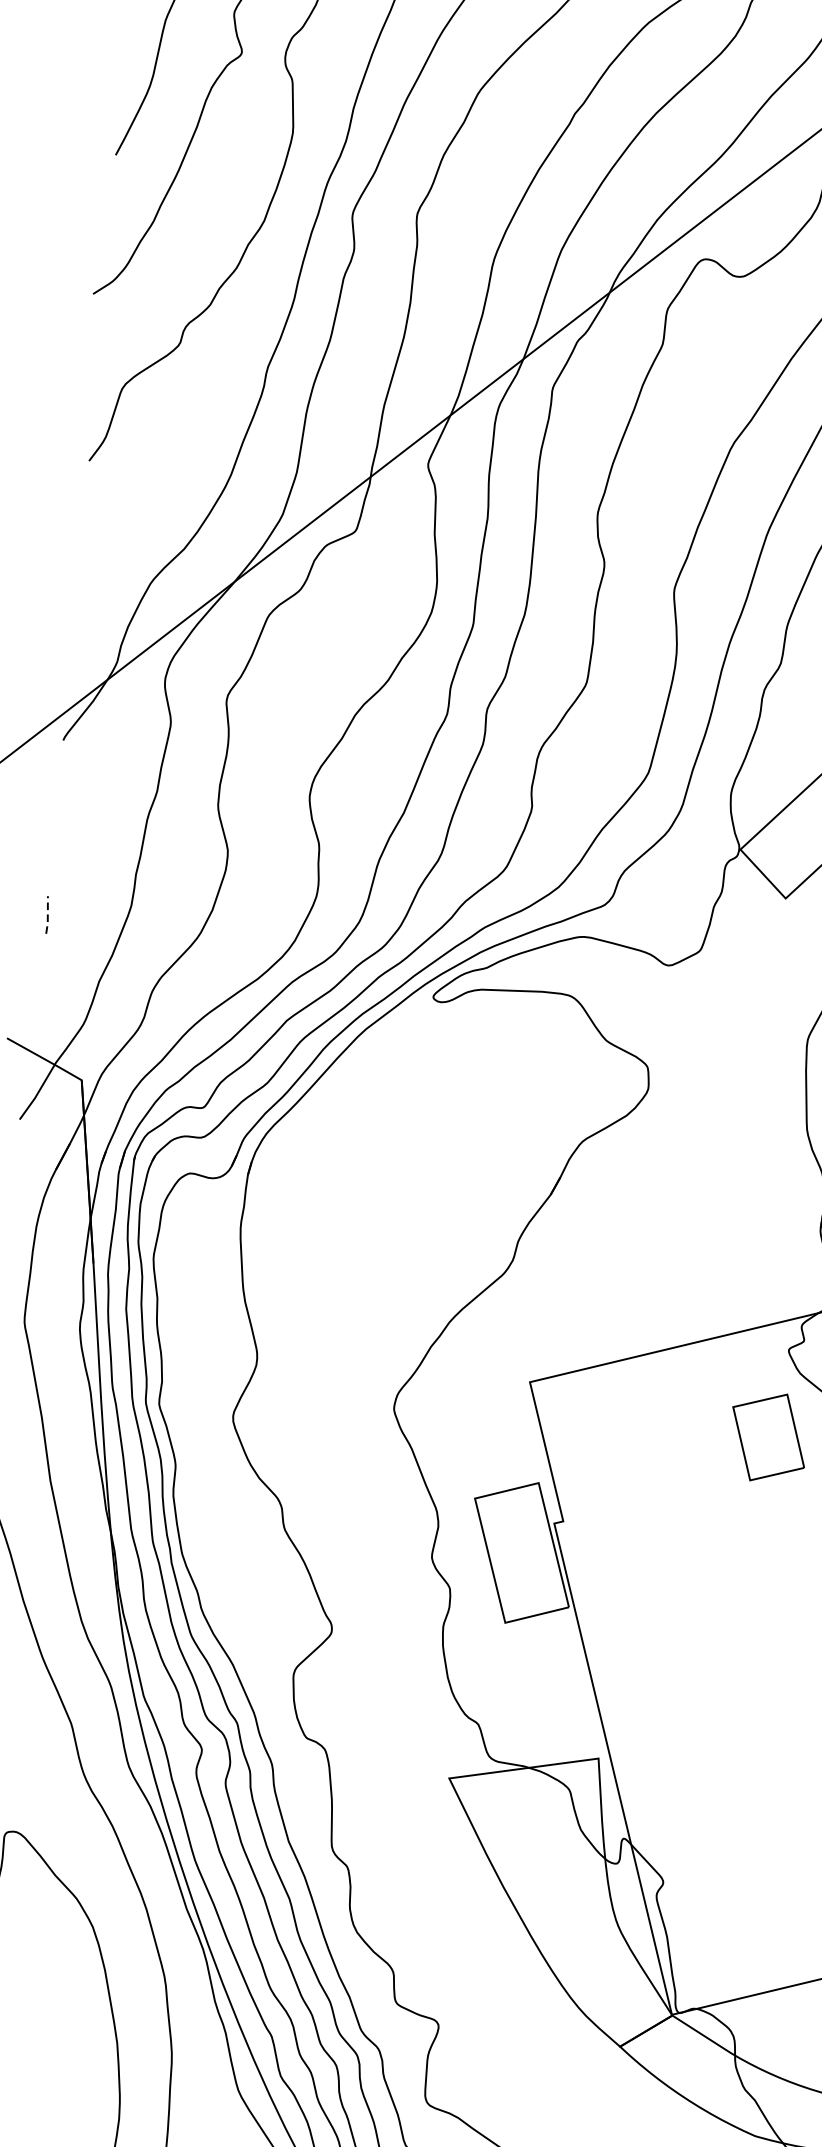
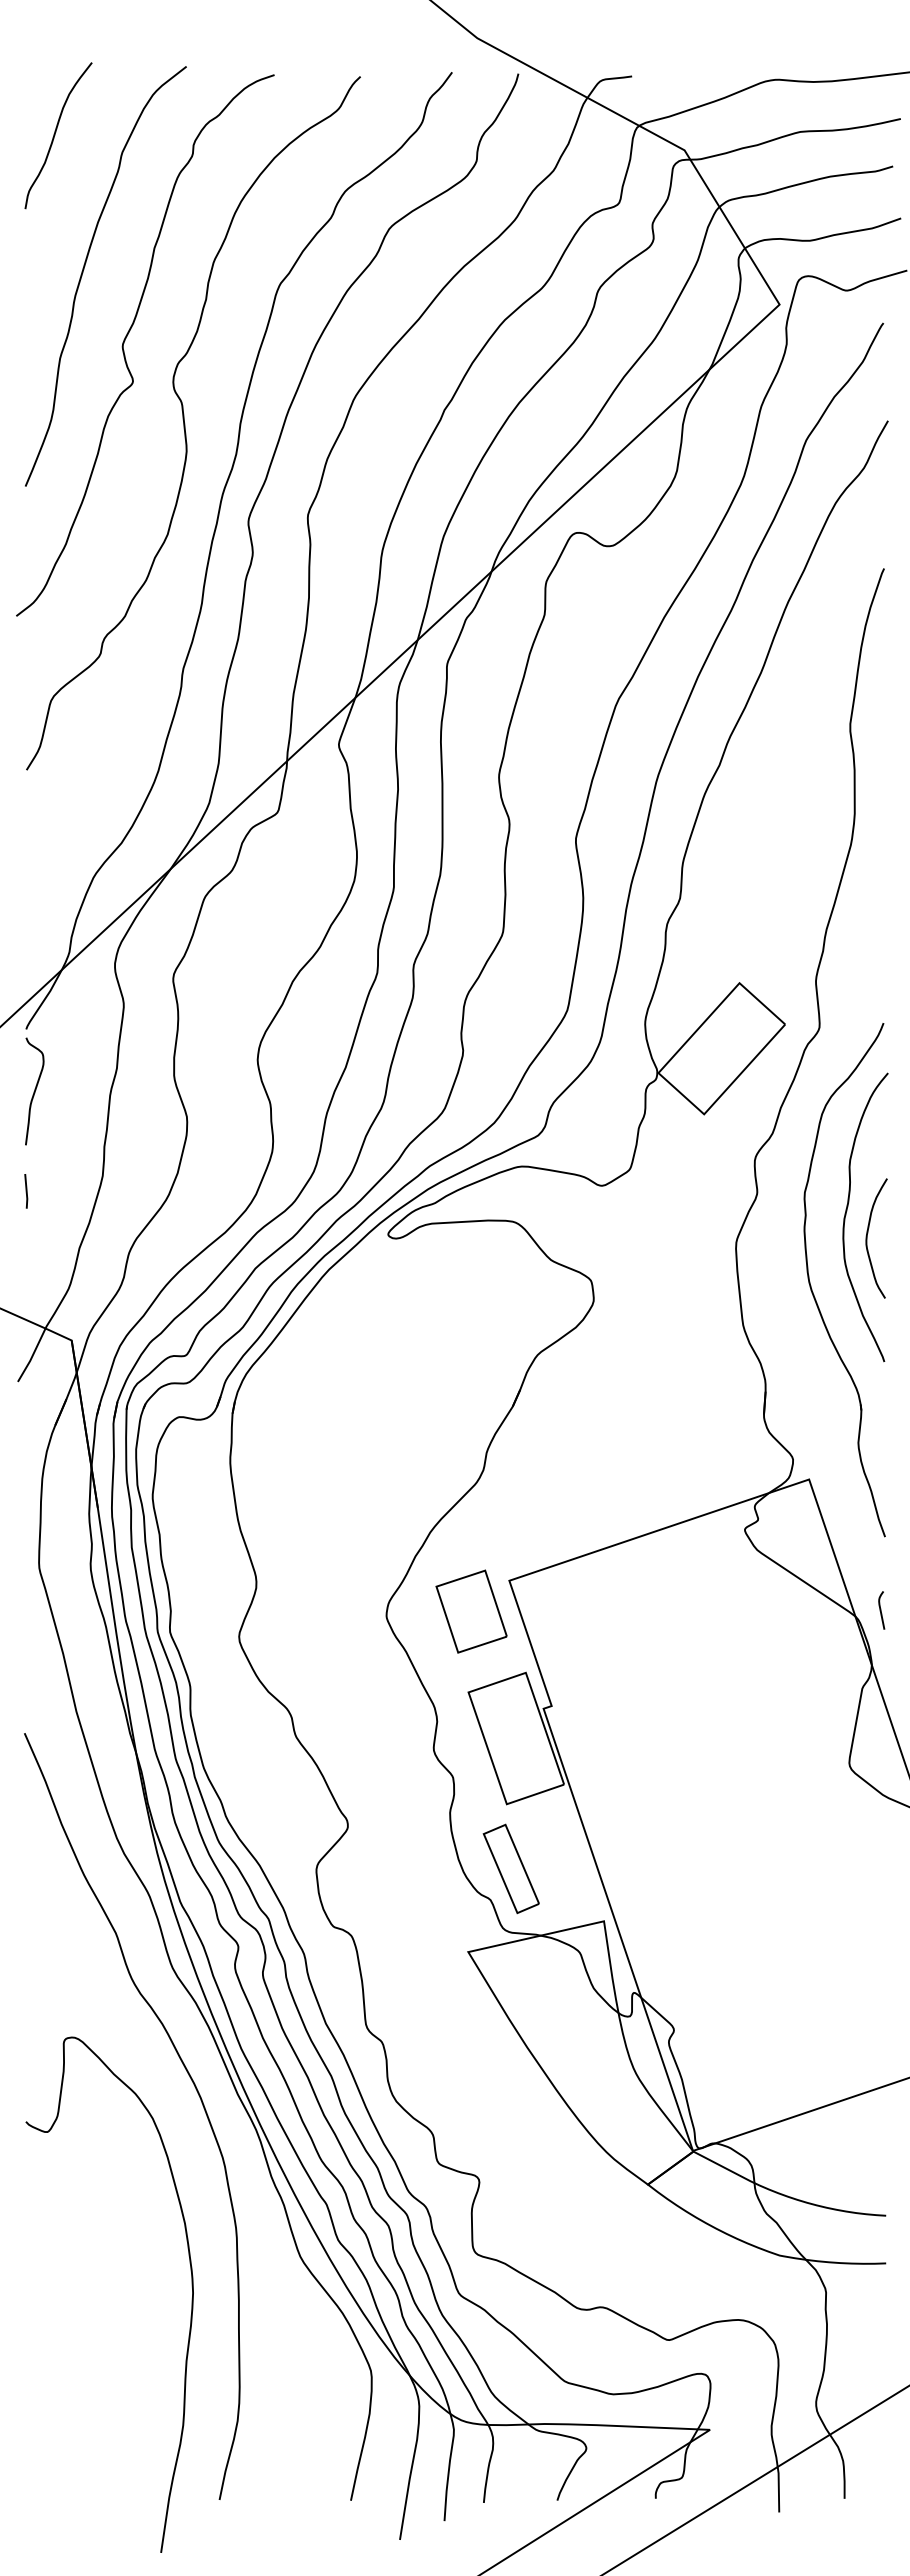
curve: (66, 808) -> (34, 1091), added
line: (47, 915) -> (26, 1191), dashed -> solid
part: (768, 1437) -> (471, 1611), moved
part: (502, 1692) -> (510, 1868), added

